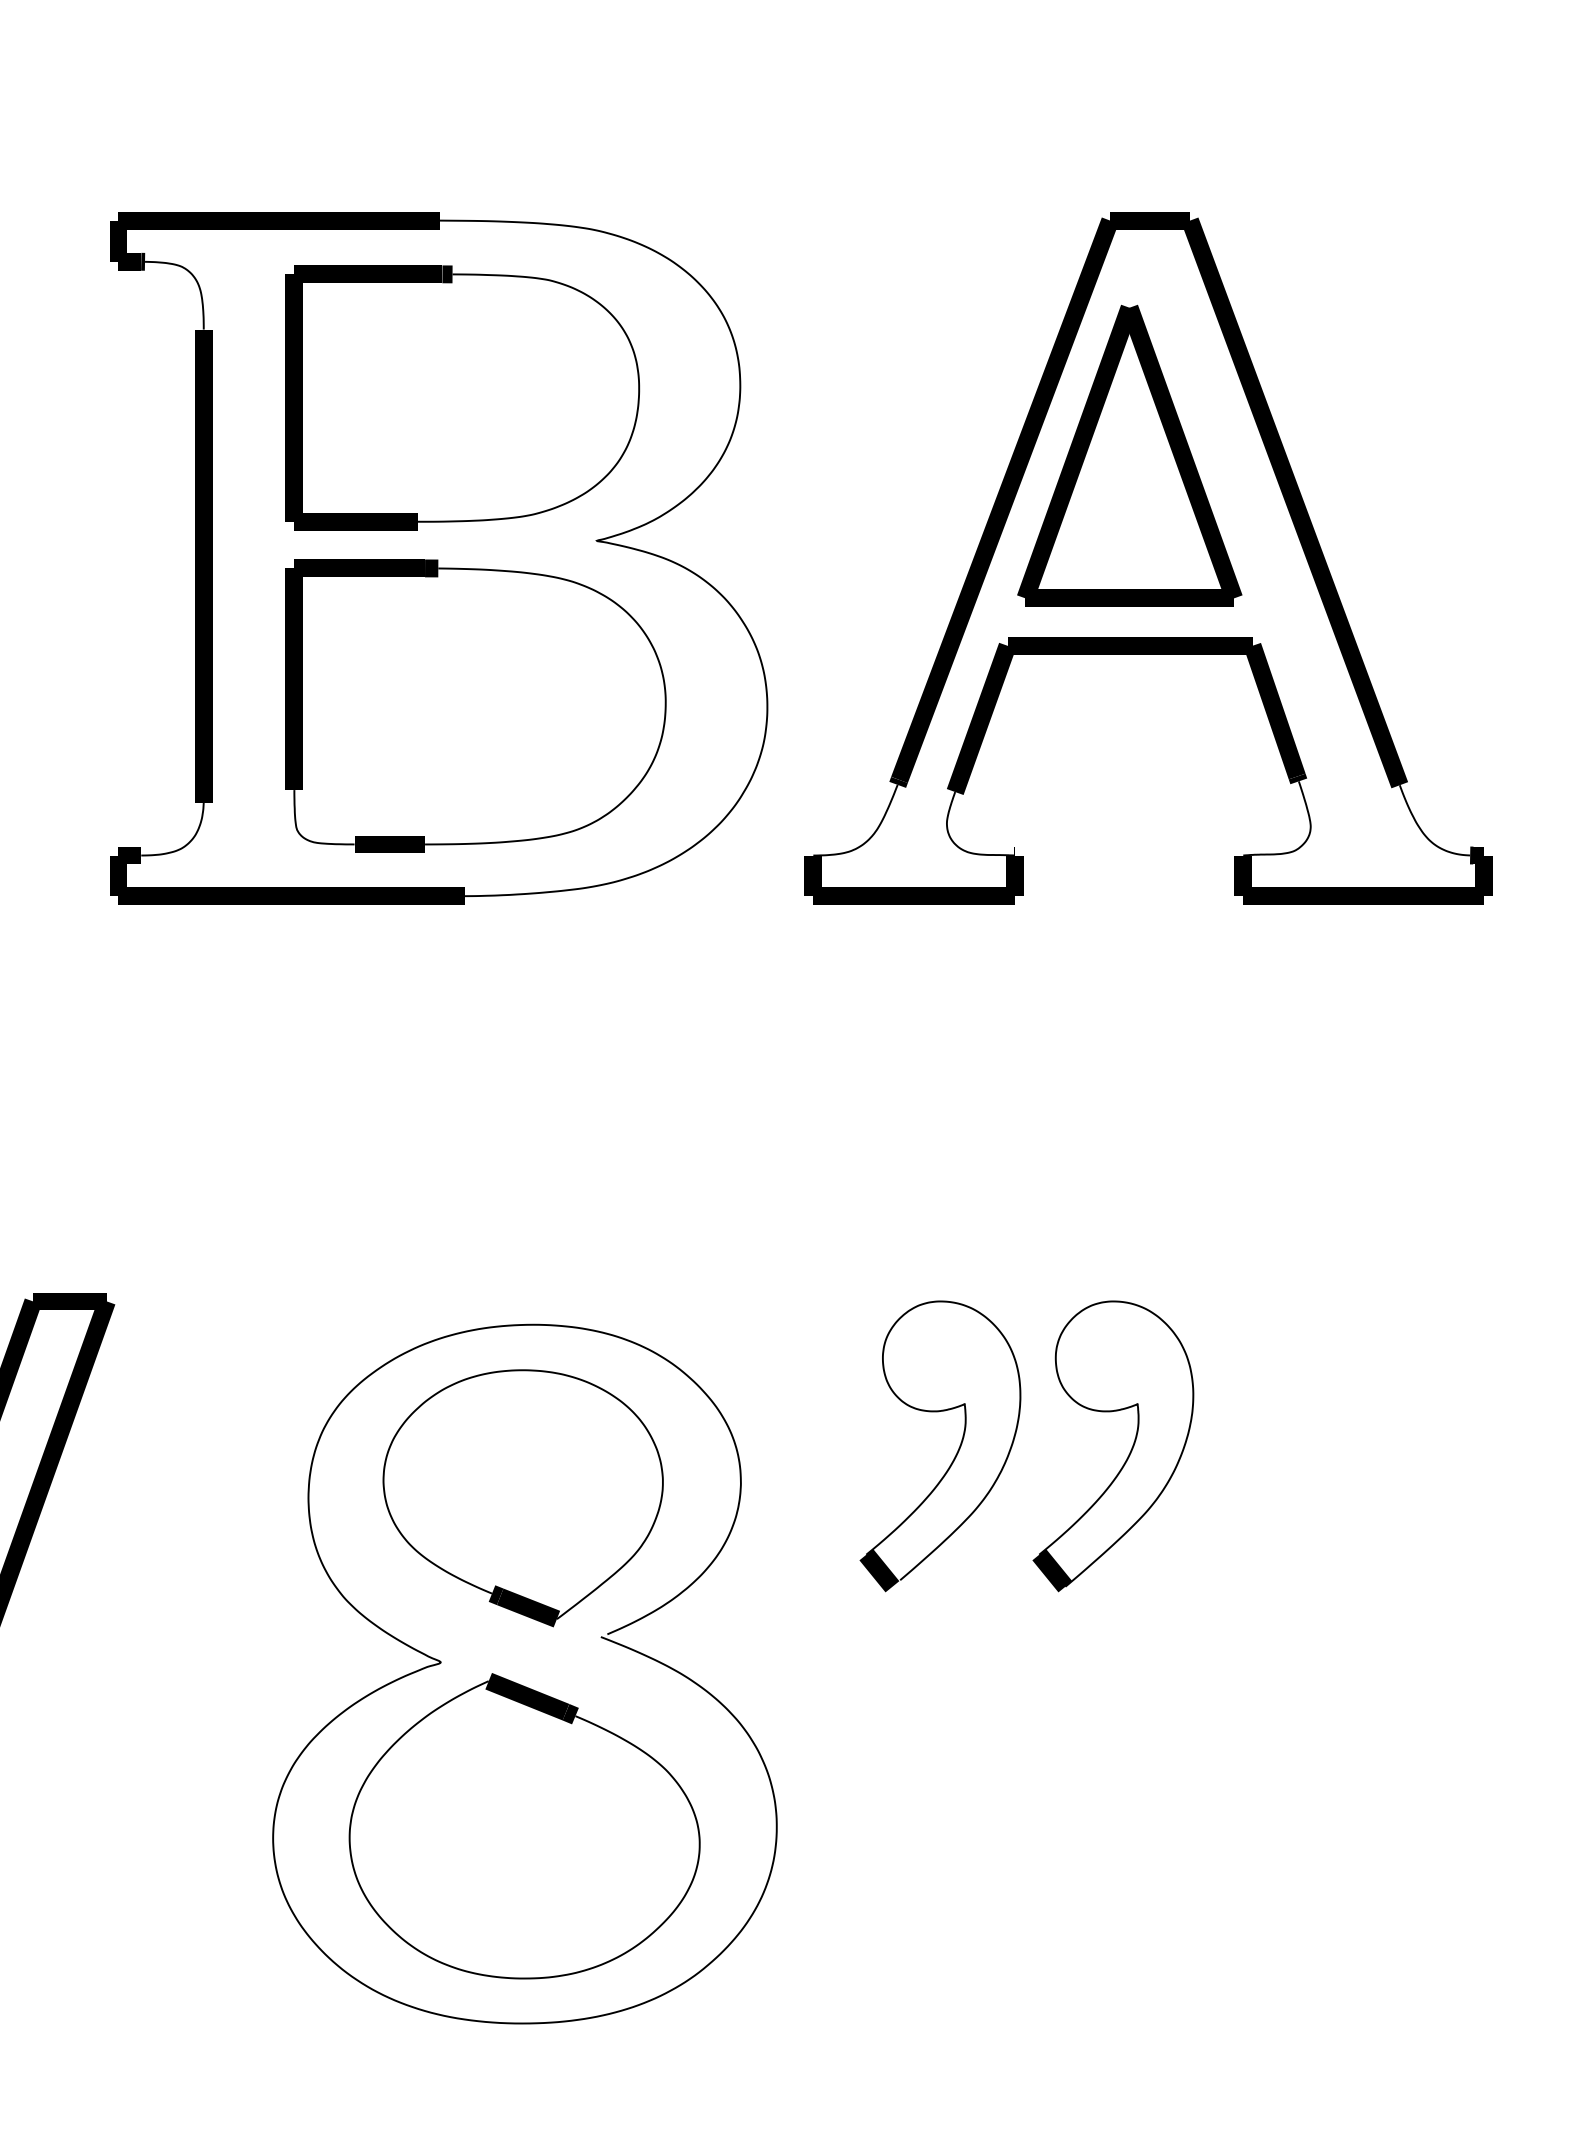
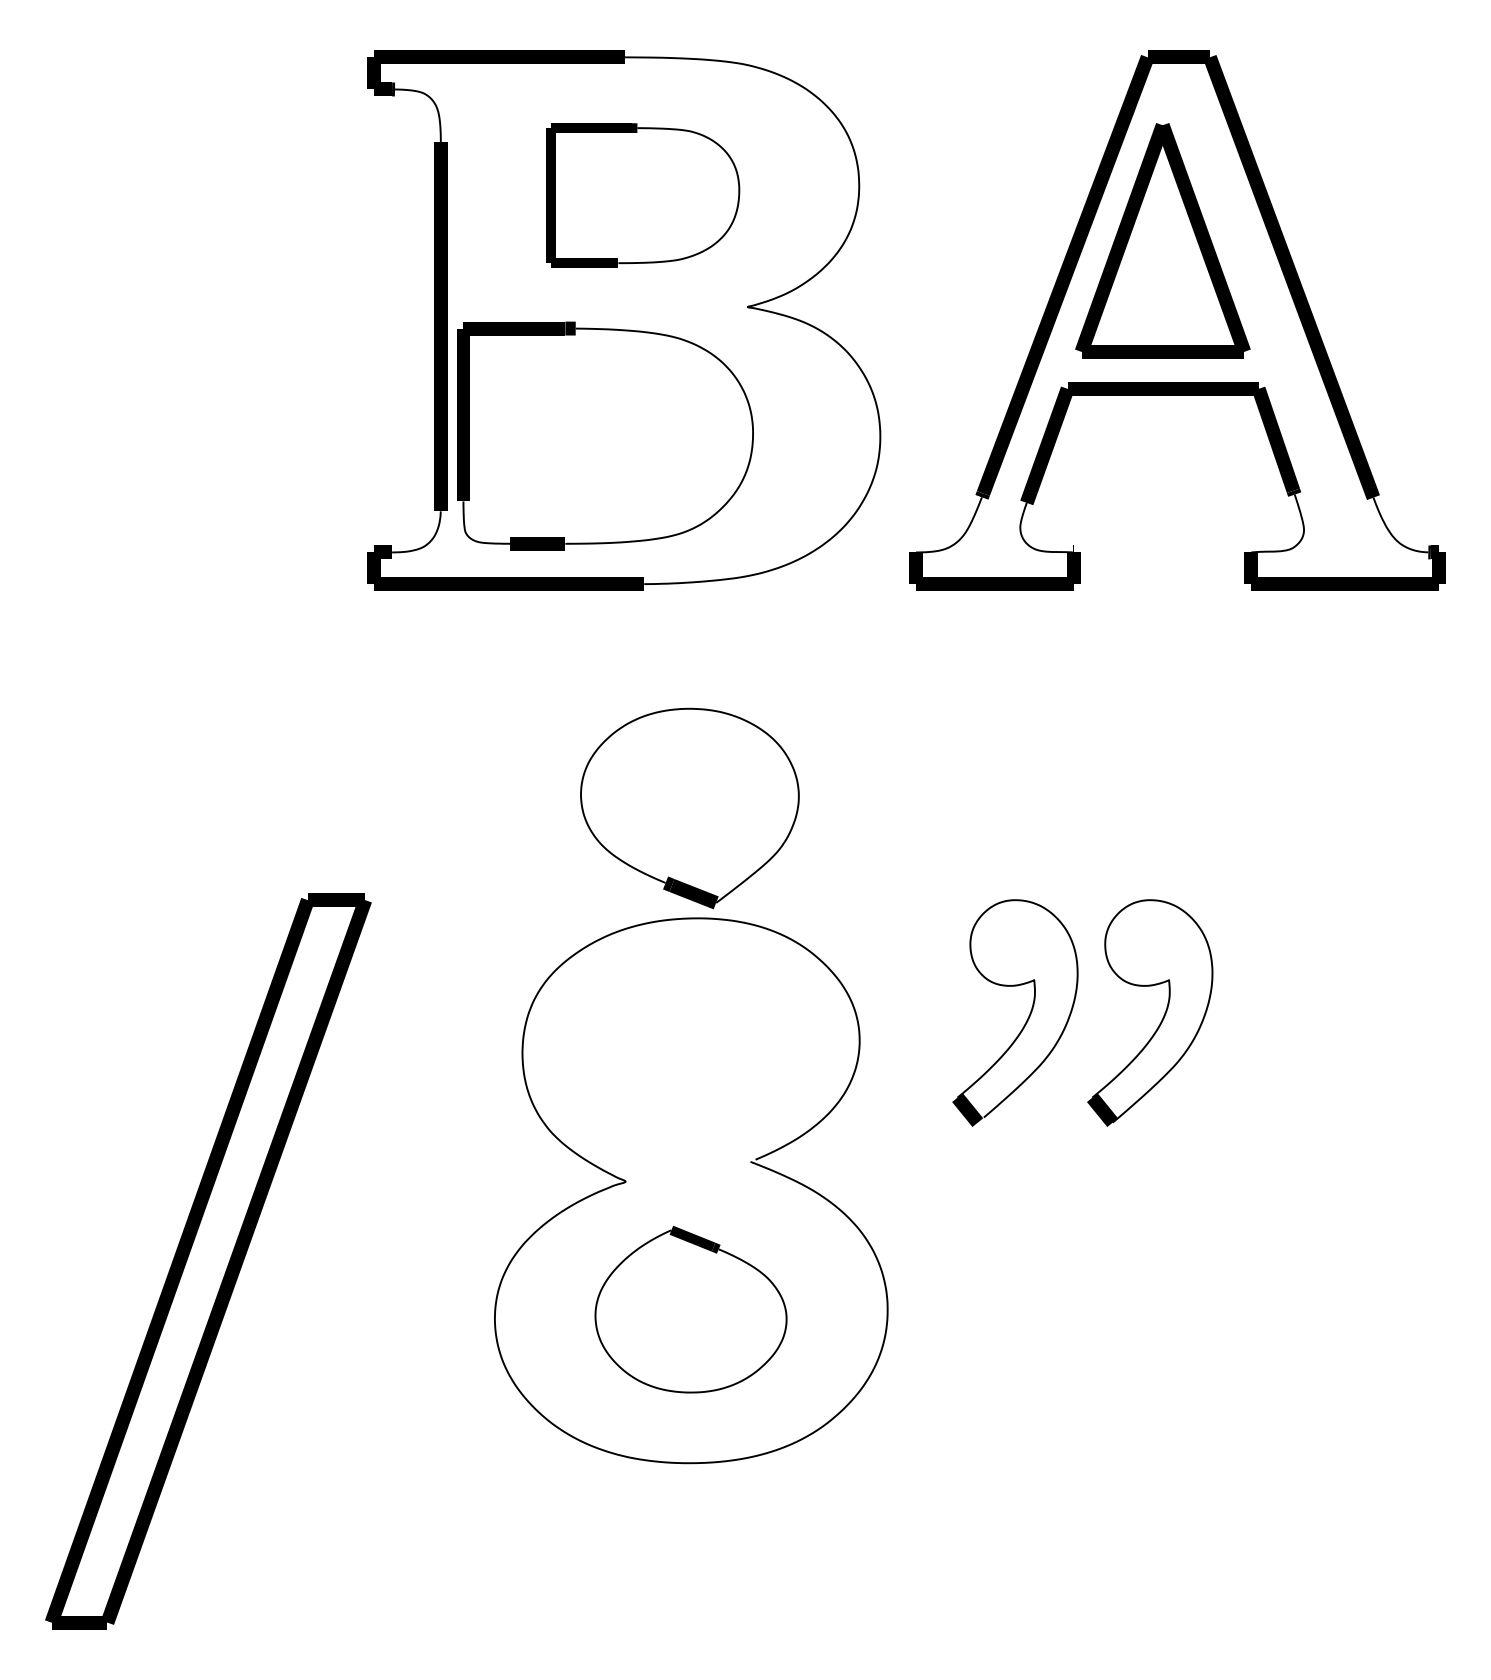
part: (463, 397) -> (643, 195), size x0.7
part: (476, 705) -> (605, 435), moved
part: (522, 1498) -> (689, 808), moved
part: (523, 1826) -> (690, 1309), size x0.7

